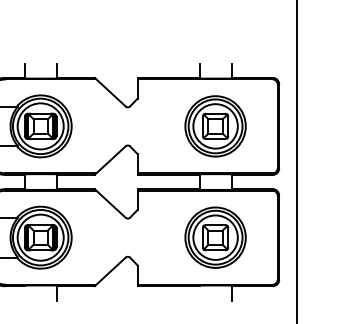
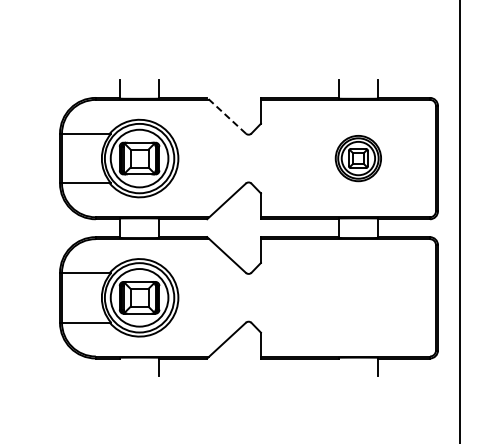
line: (110, 91) -> (226, 115), solid -> dashed
part: (215, 126) -> (358, 158), size x0.6
part: (215, 237) -> (358, 297), removed

